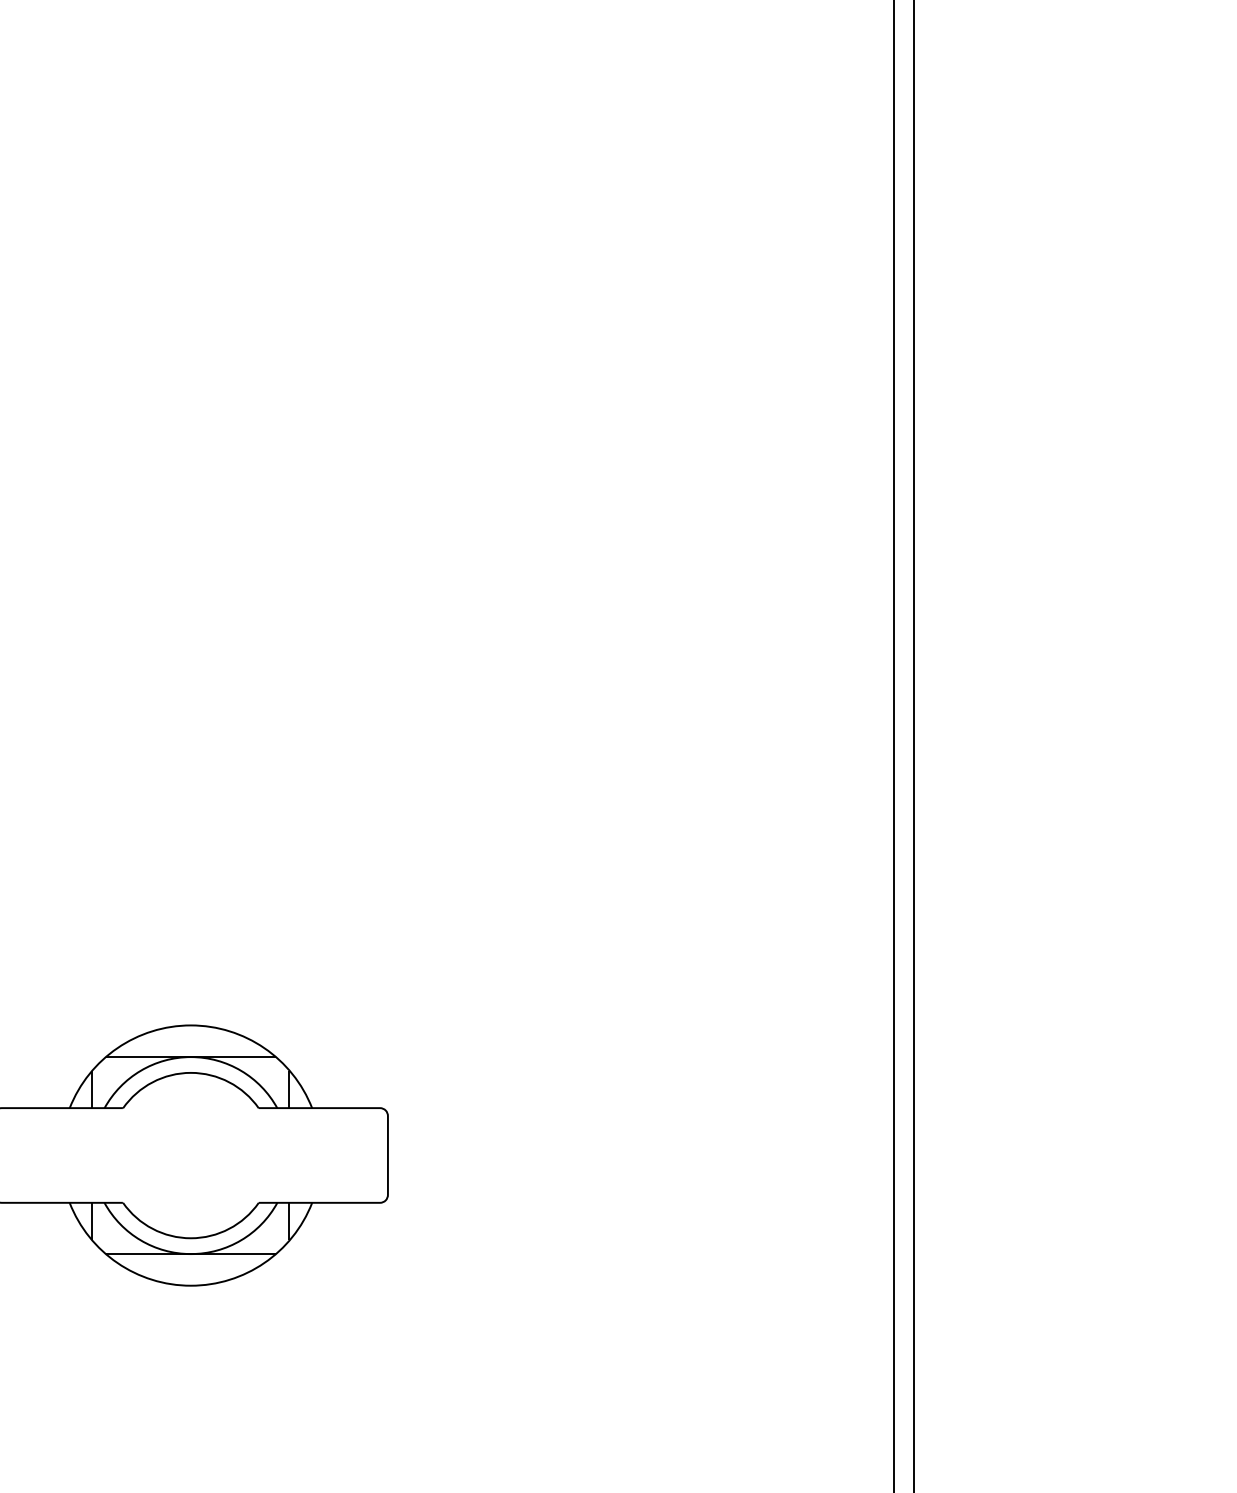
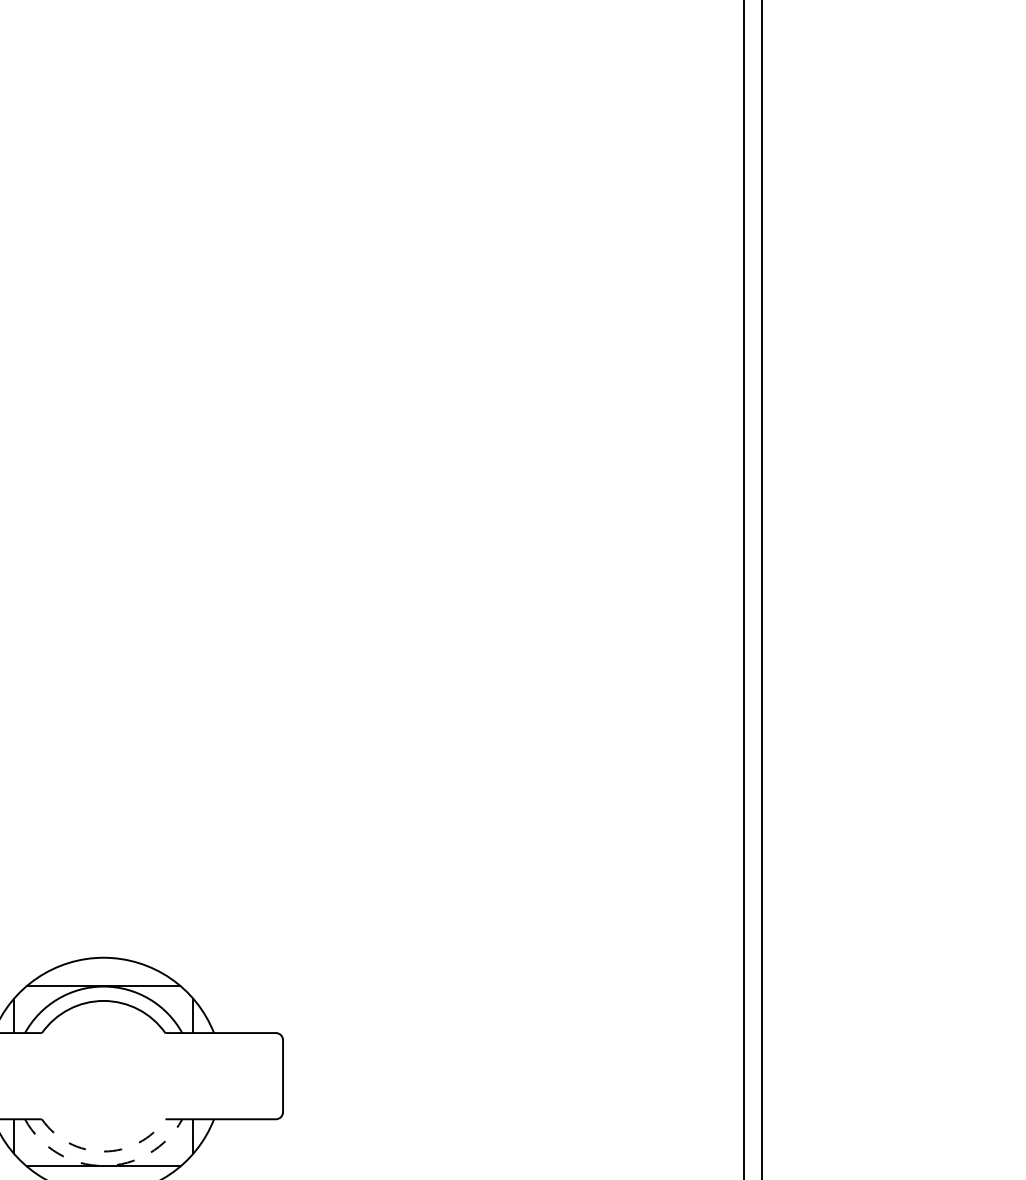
arc: (190, 1238) -> (103, 1151), solid -> dashed
arc: (190, 1254) -> (103, 1166), solid -> dashed

